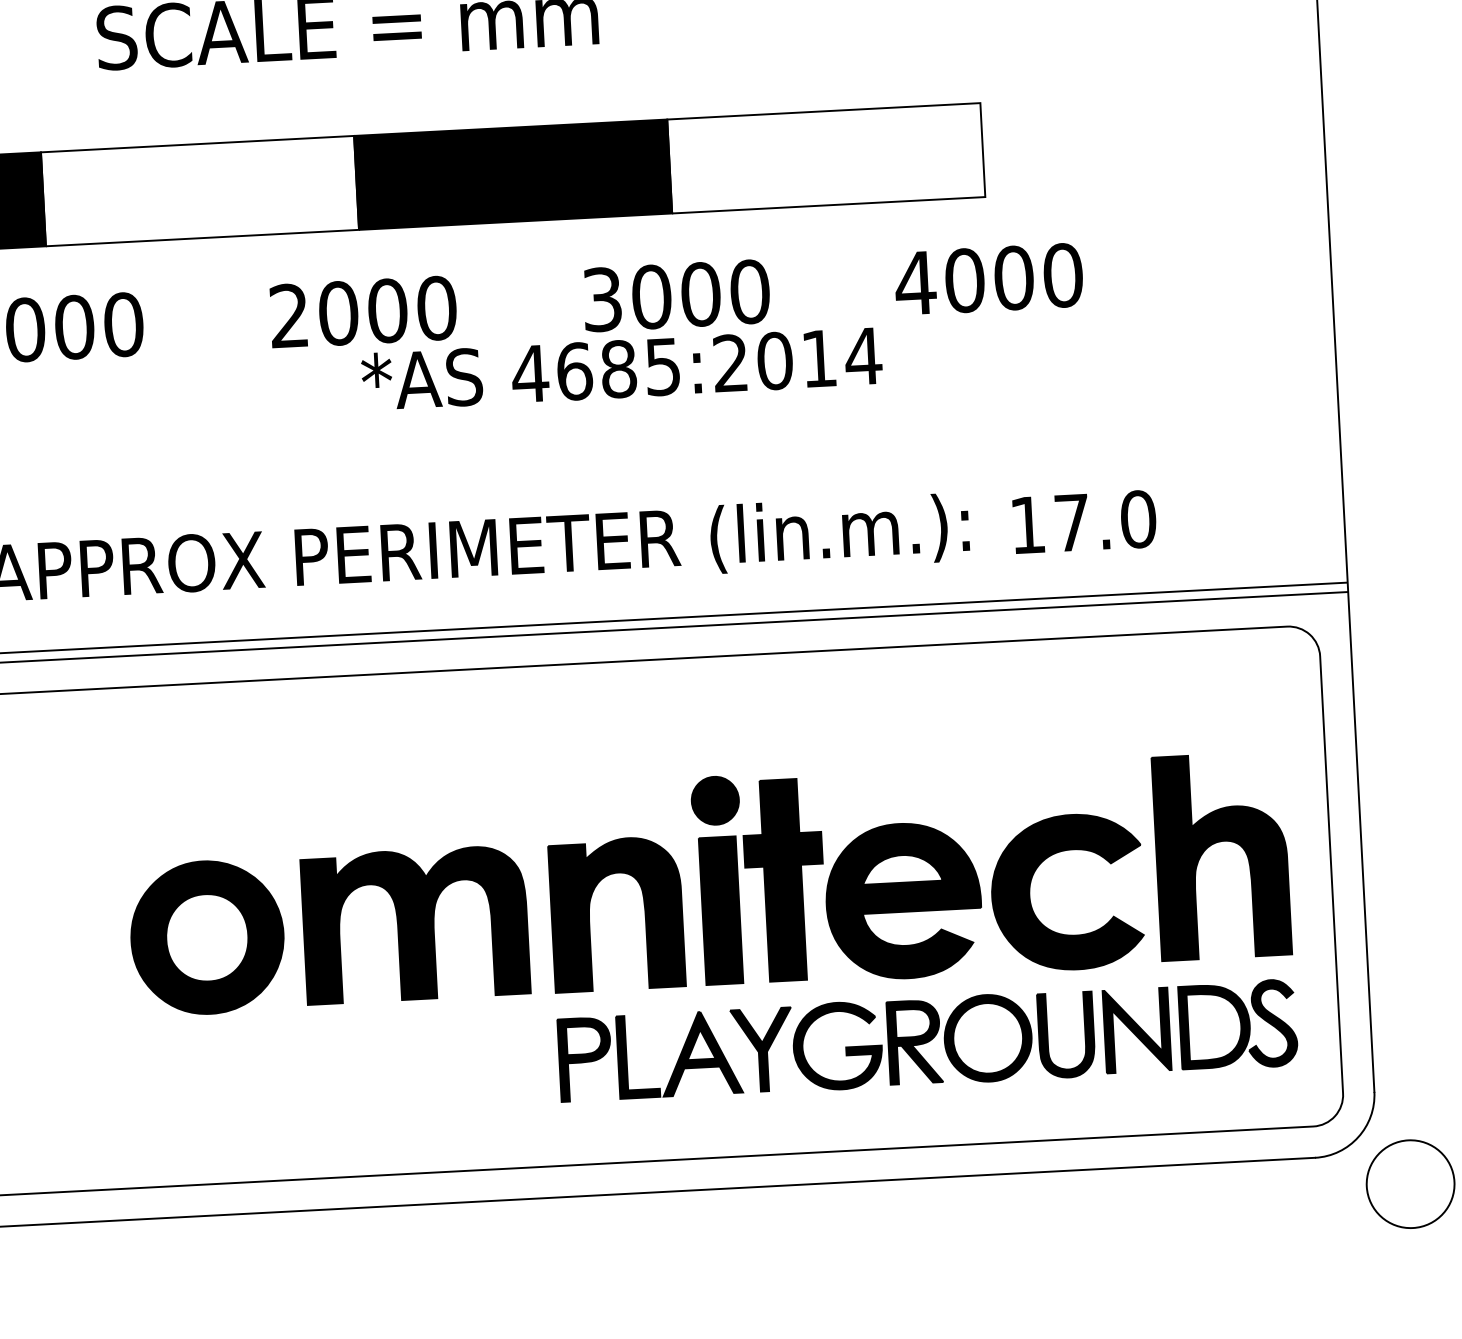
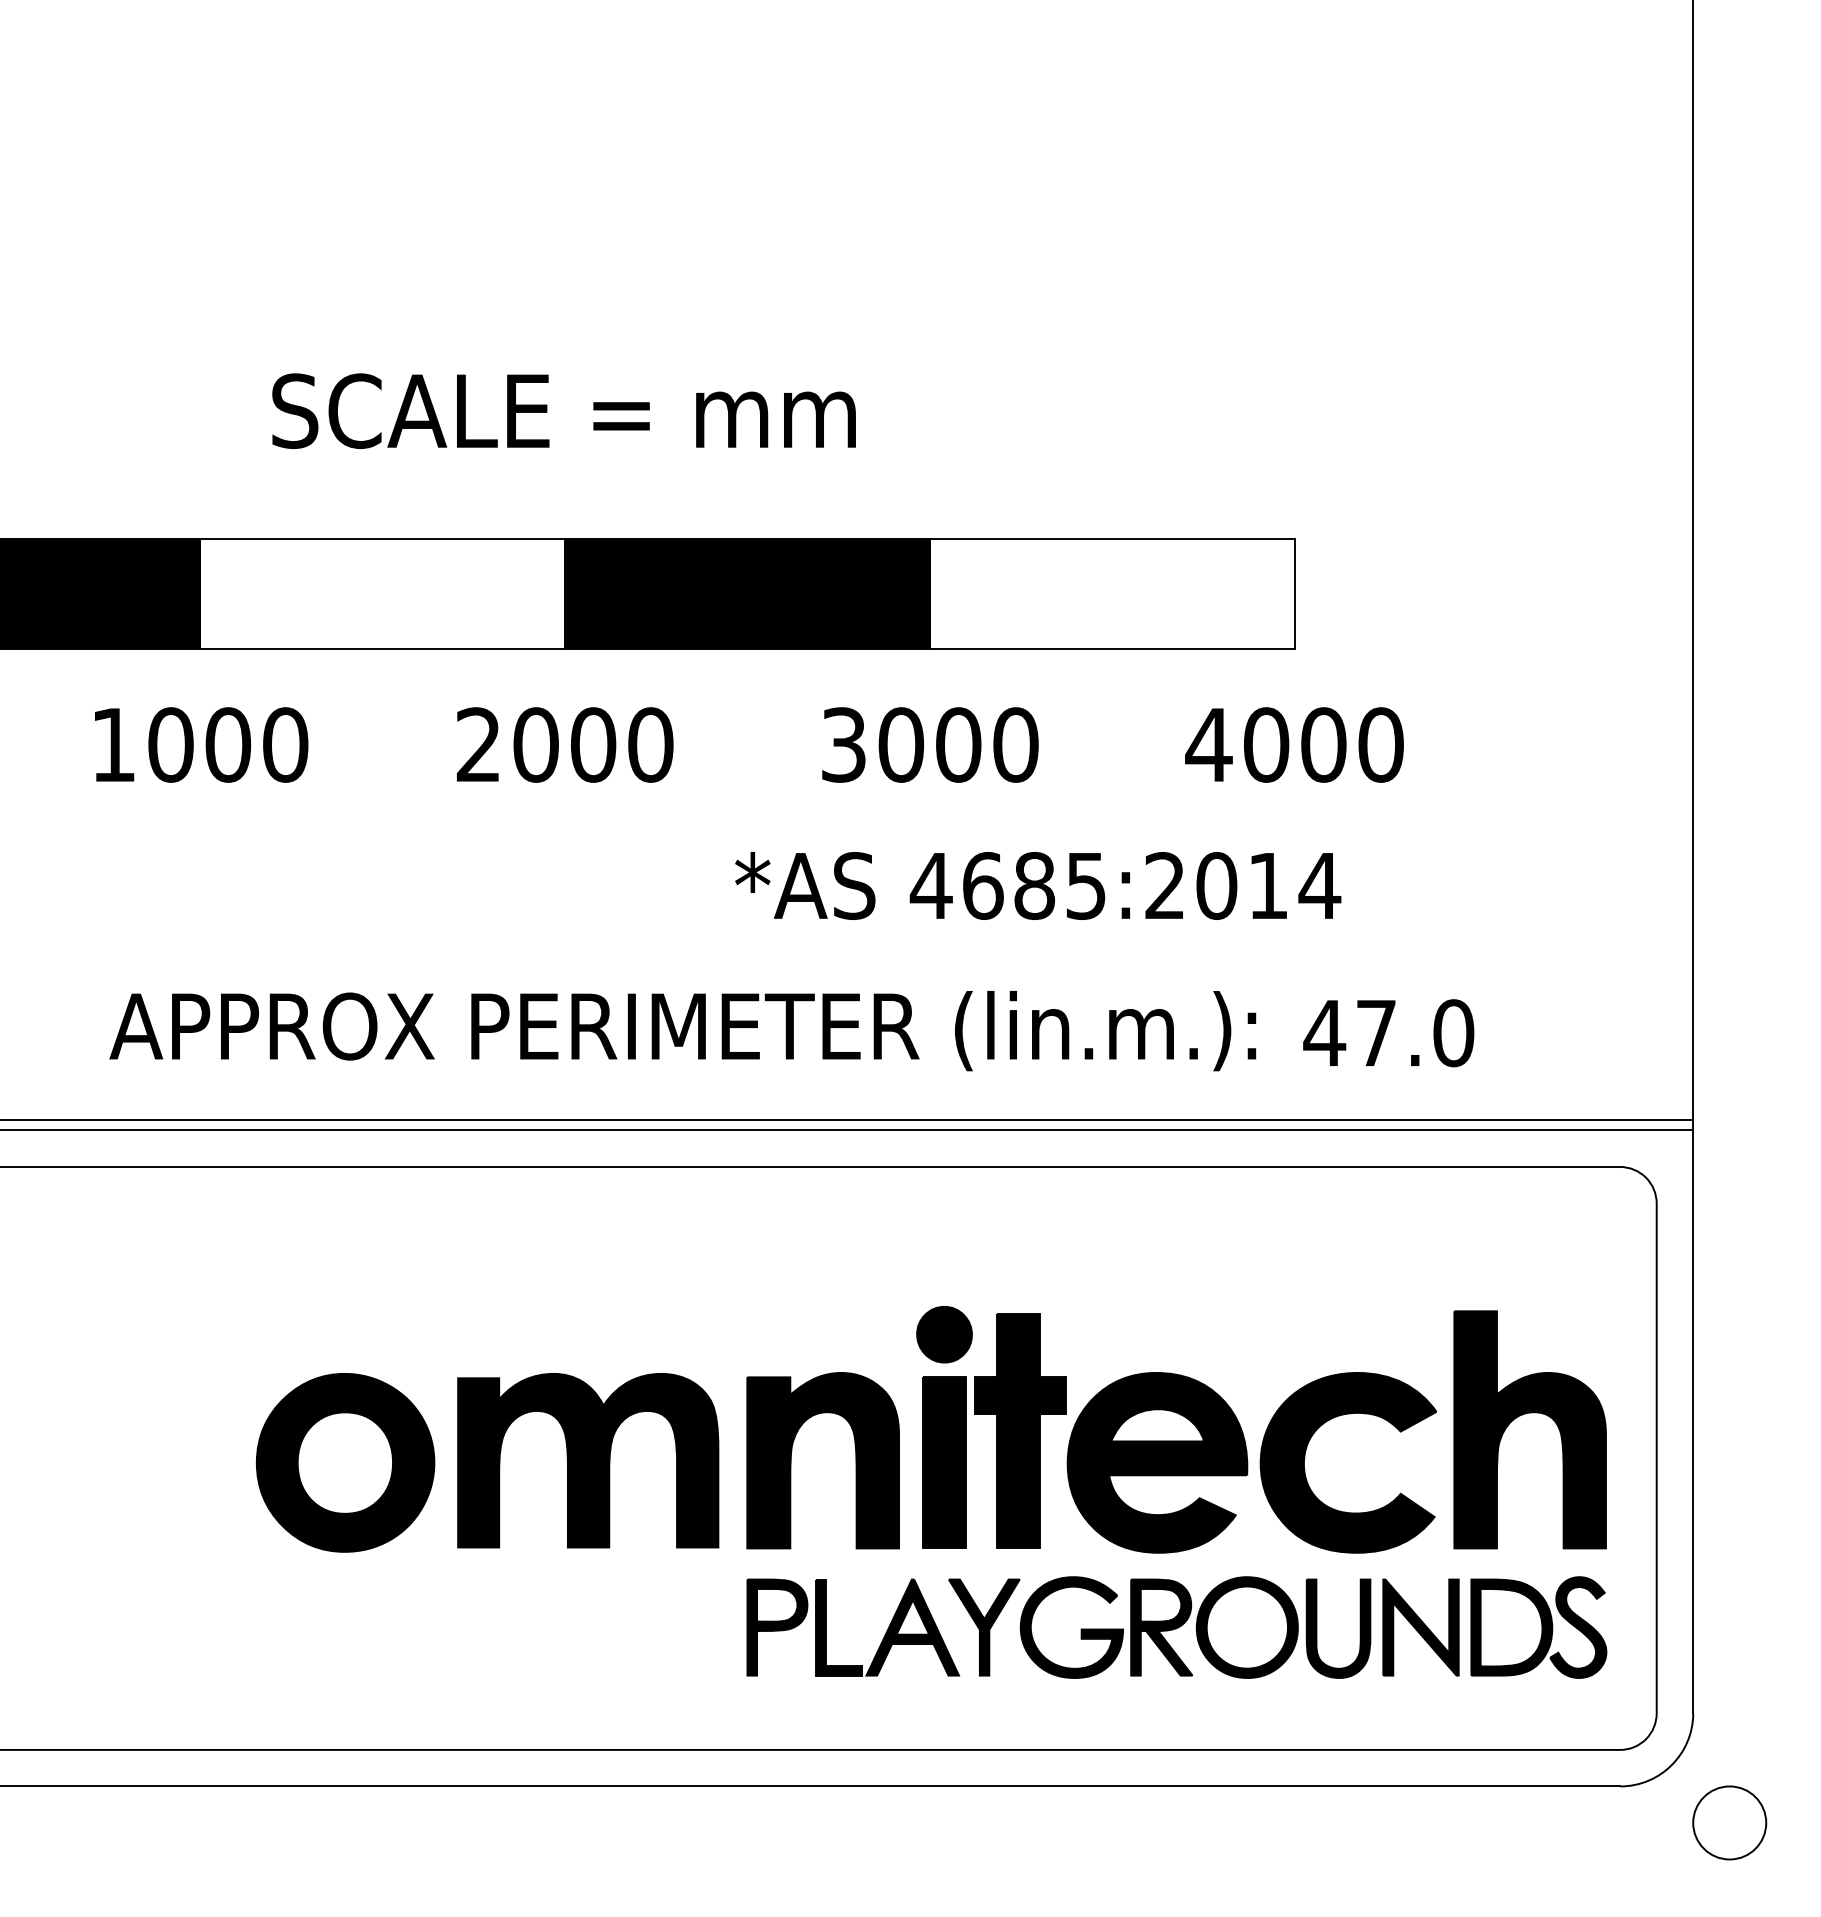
text: (622, 368) -> (1038, 885), moved
text: (1027, 525) -> (1324, 1033), 17.0 -> 47.0
circle: (1410, 1183) -> (1729, 1822), size x0.71

